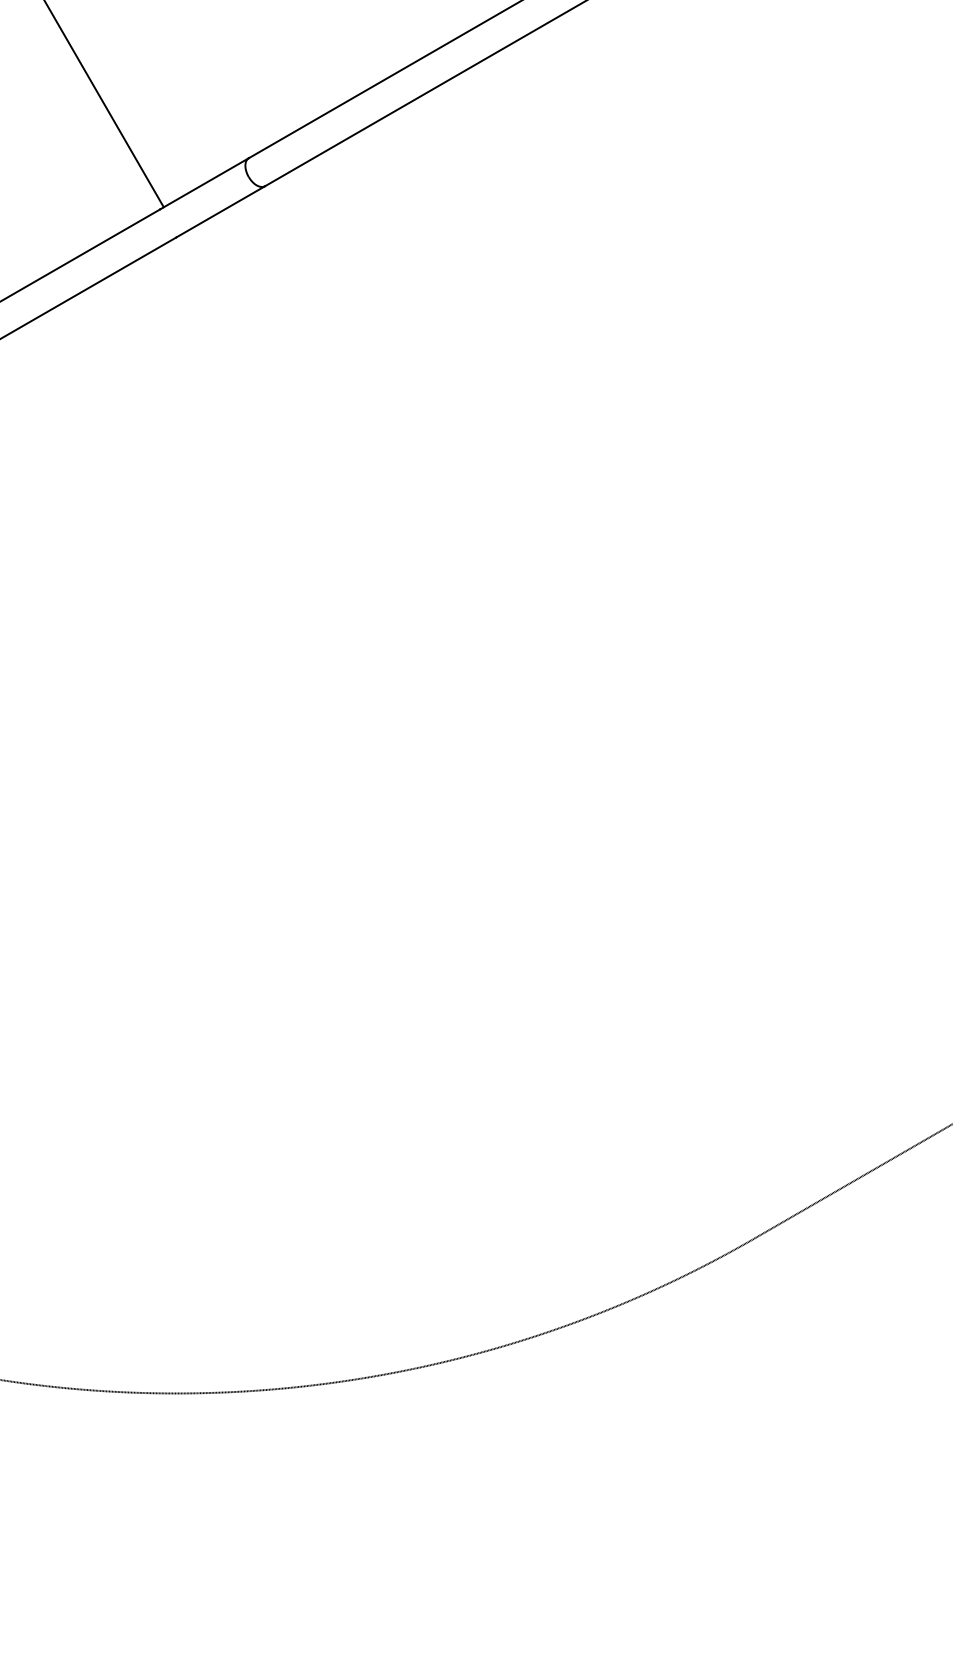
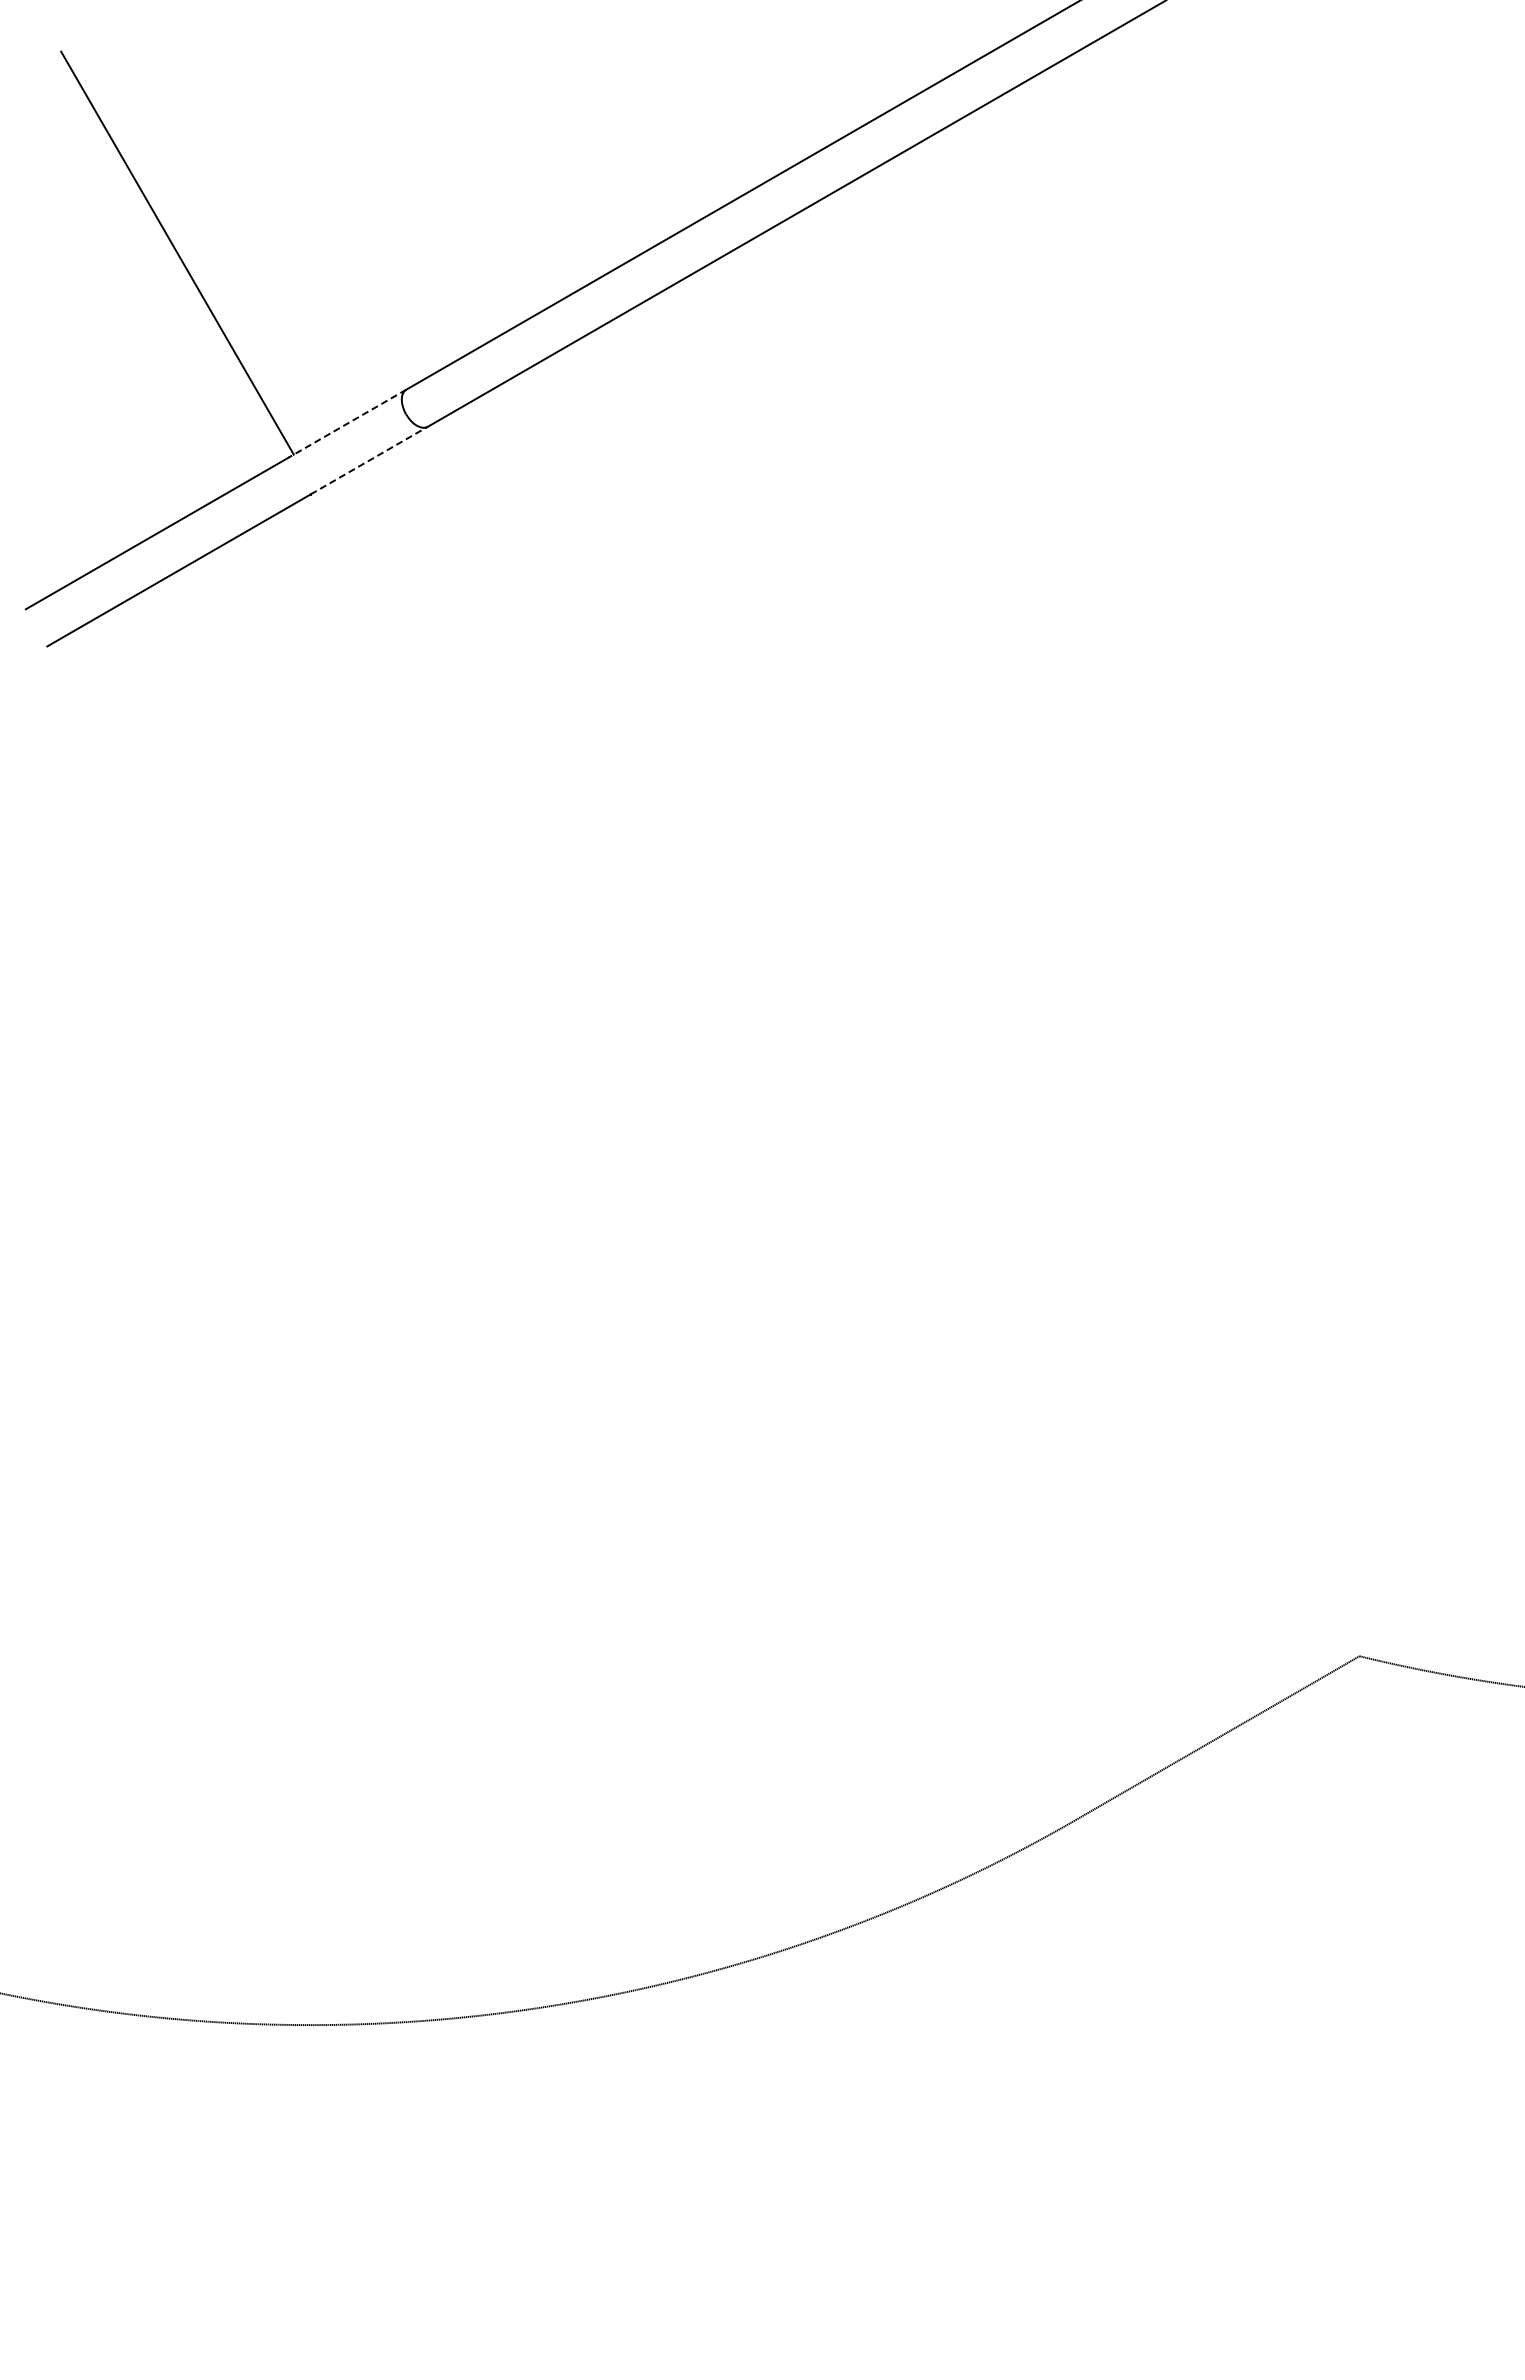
line: (204, 183) -> (347, 423), solid -> dashed
line: (220, 211) -> (369, 460), solid -> dashed

